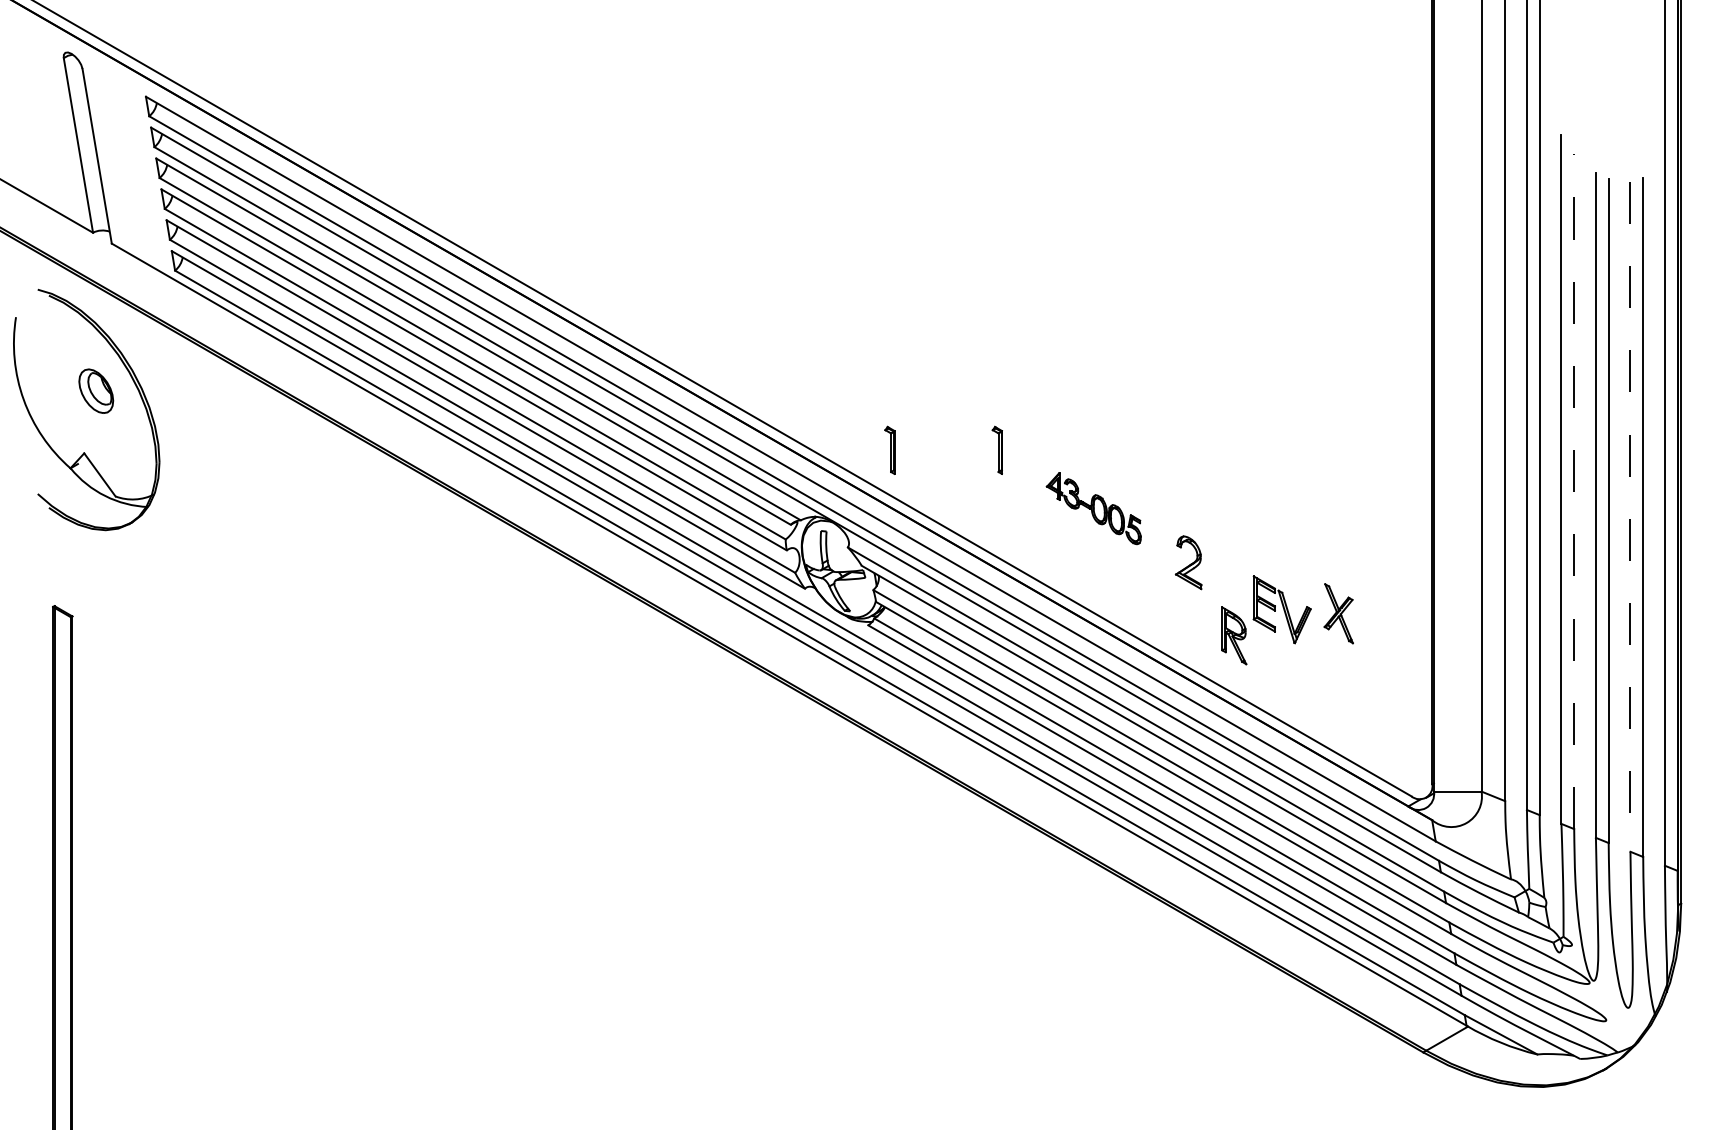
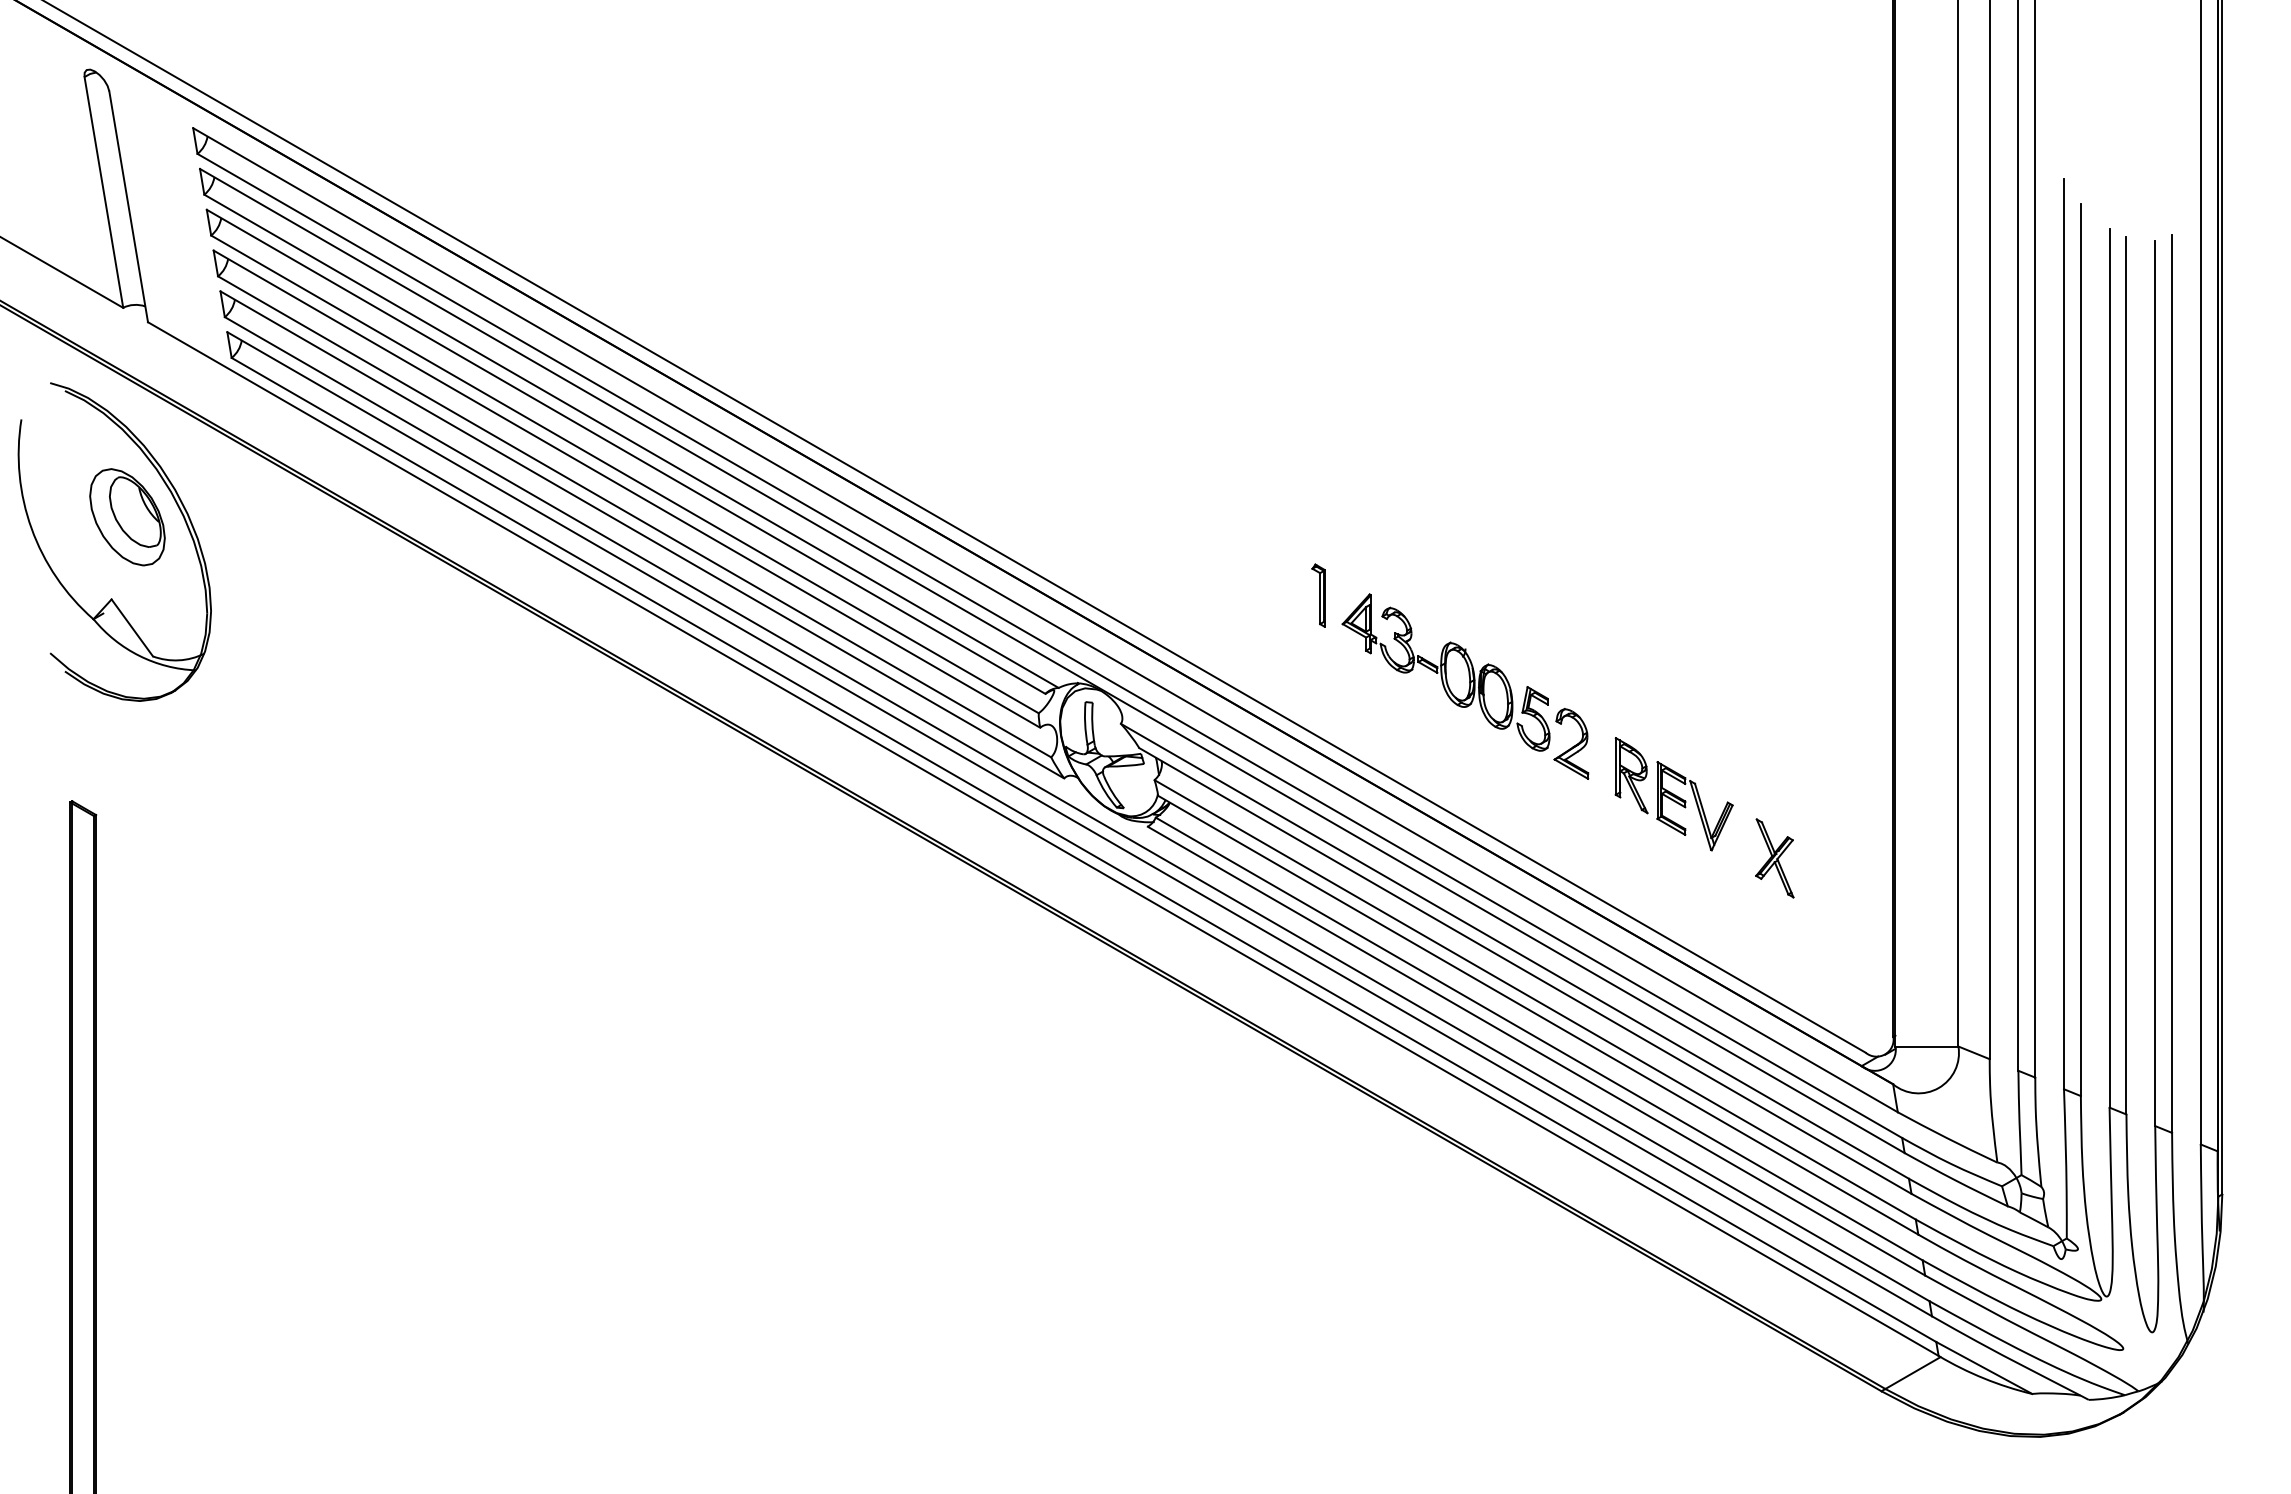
part: (96, 391) -> (127, 517), size x1.67
part: (889, 450) -> (1176, 595), removed
line: (1573, 491) -> (2080, 650), dashed -> solid
part: (1093, 508) -> (1445, 672), size x1.67
line: (1630, 516) -> (2155, 683), dashed -> solid
part: (1338, 613) -> (1774, 858), moved
part: (1234, 635) -> (1631, 775), moved

